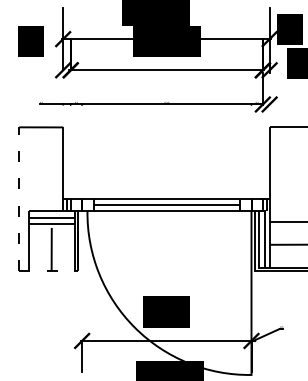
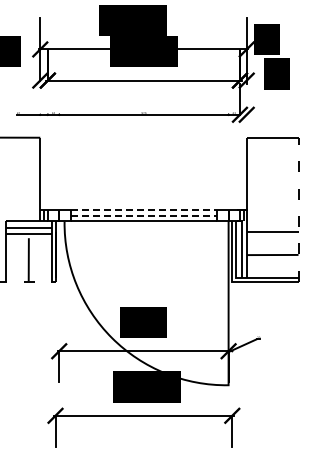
line: (167, 199) -> (144, 209), solid -> dashed
line: (167, 205) -> (144, 215), solid -> dashed

